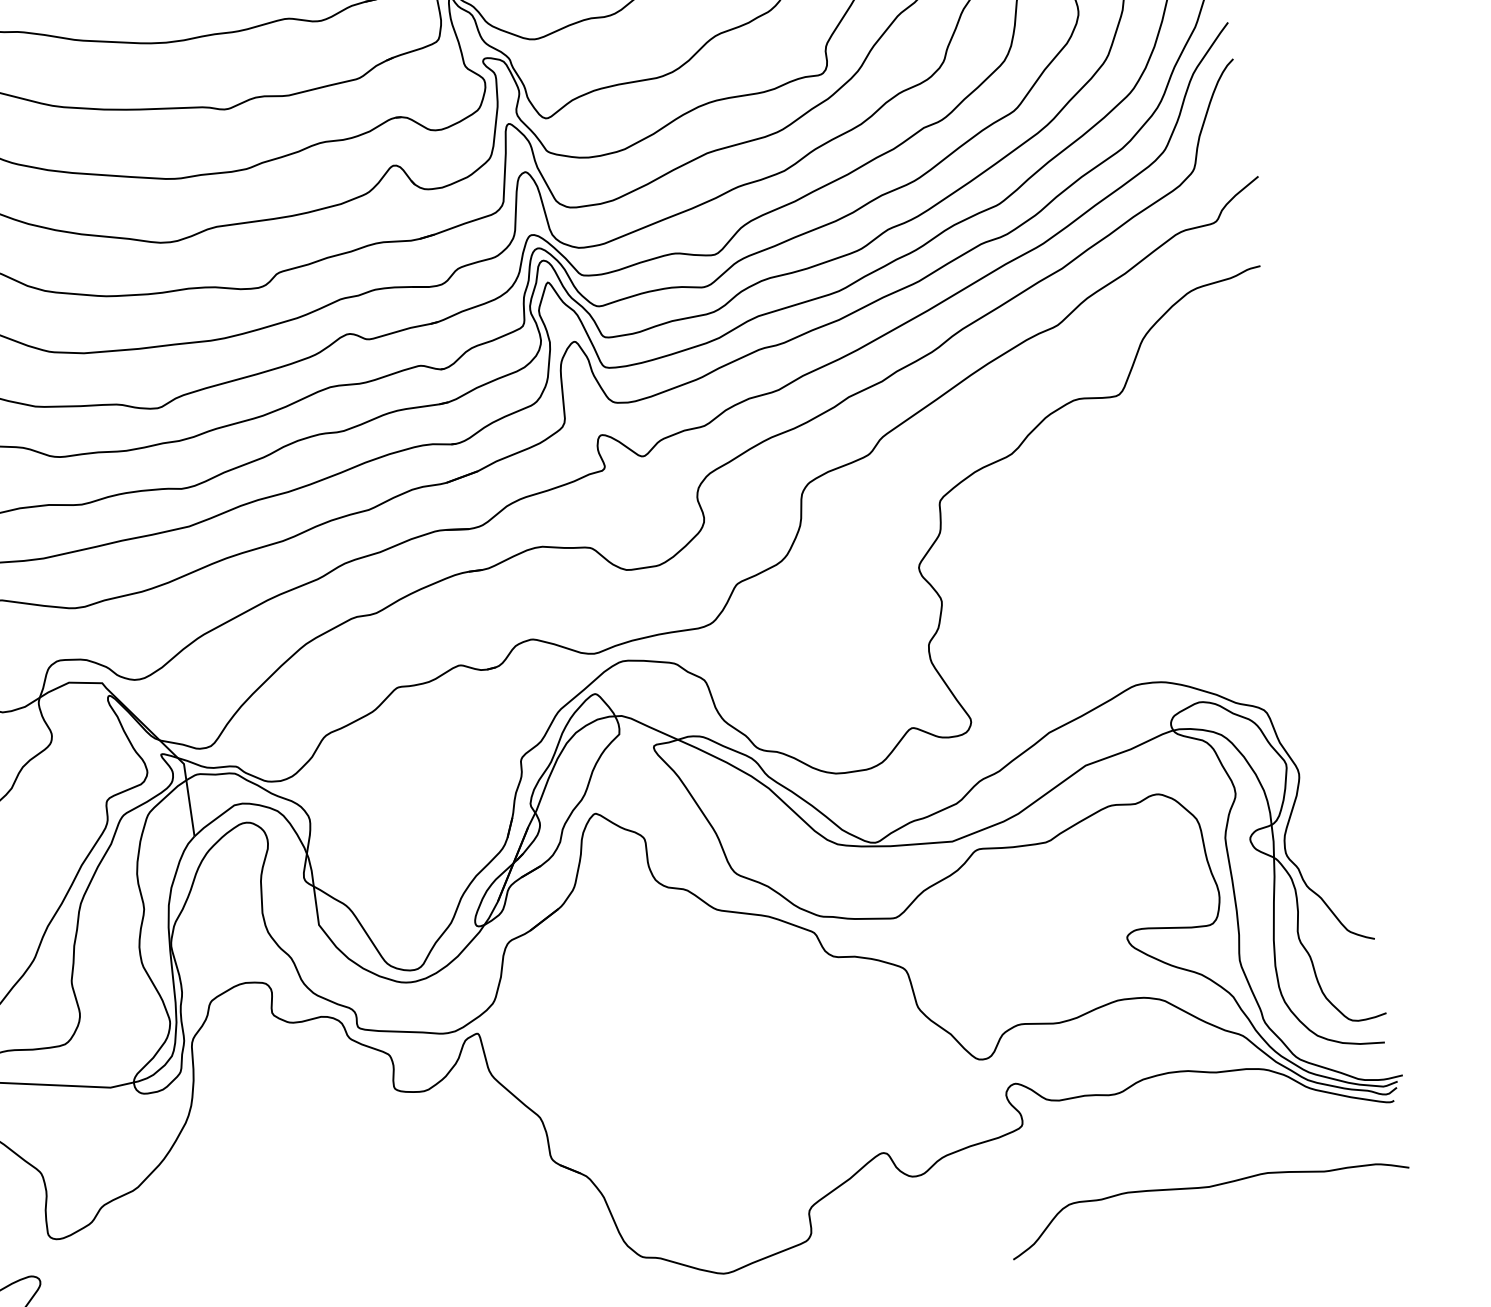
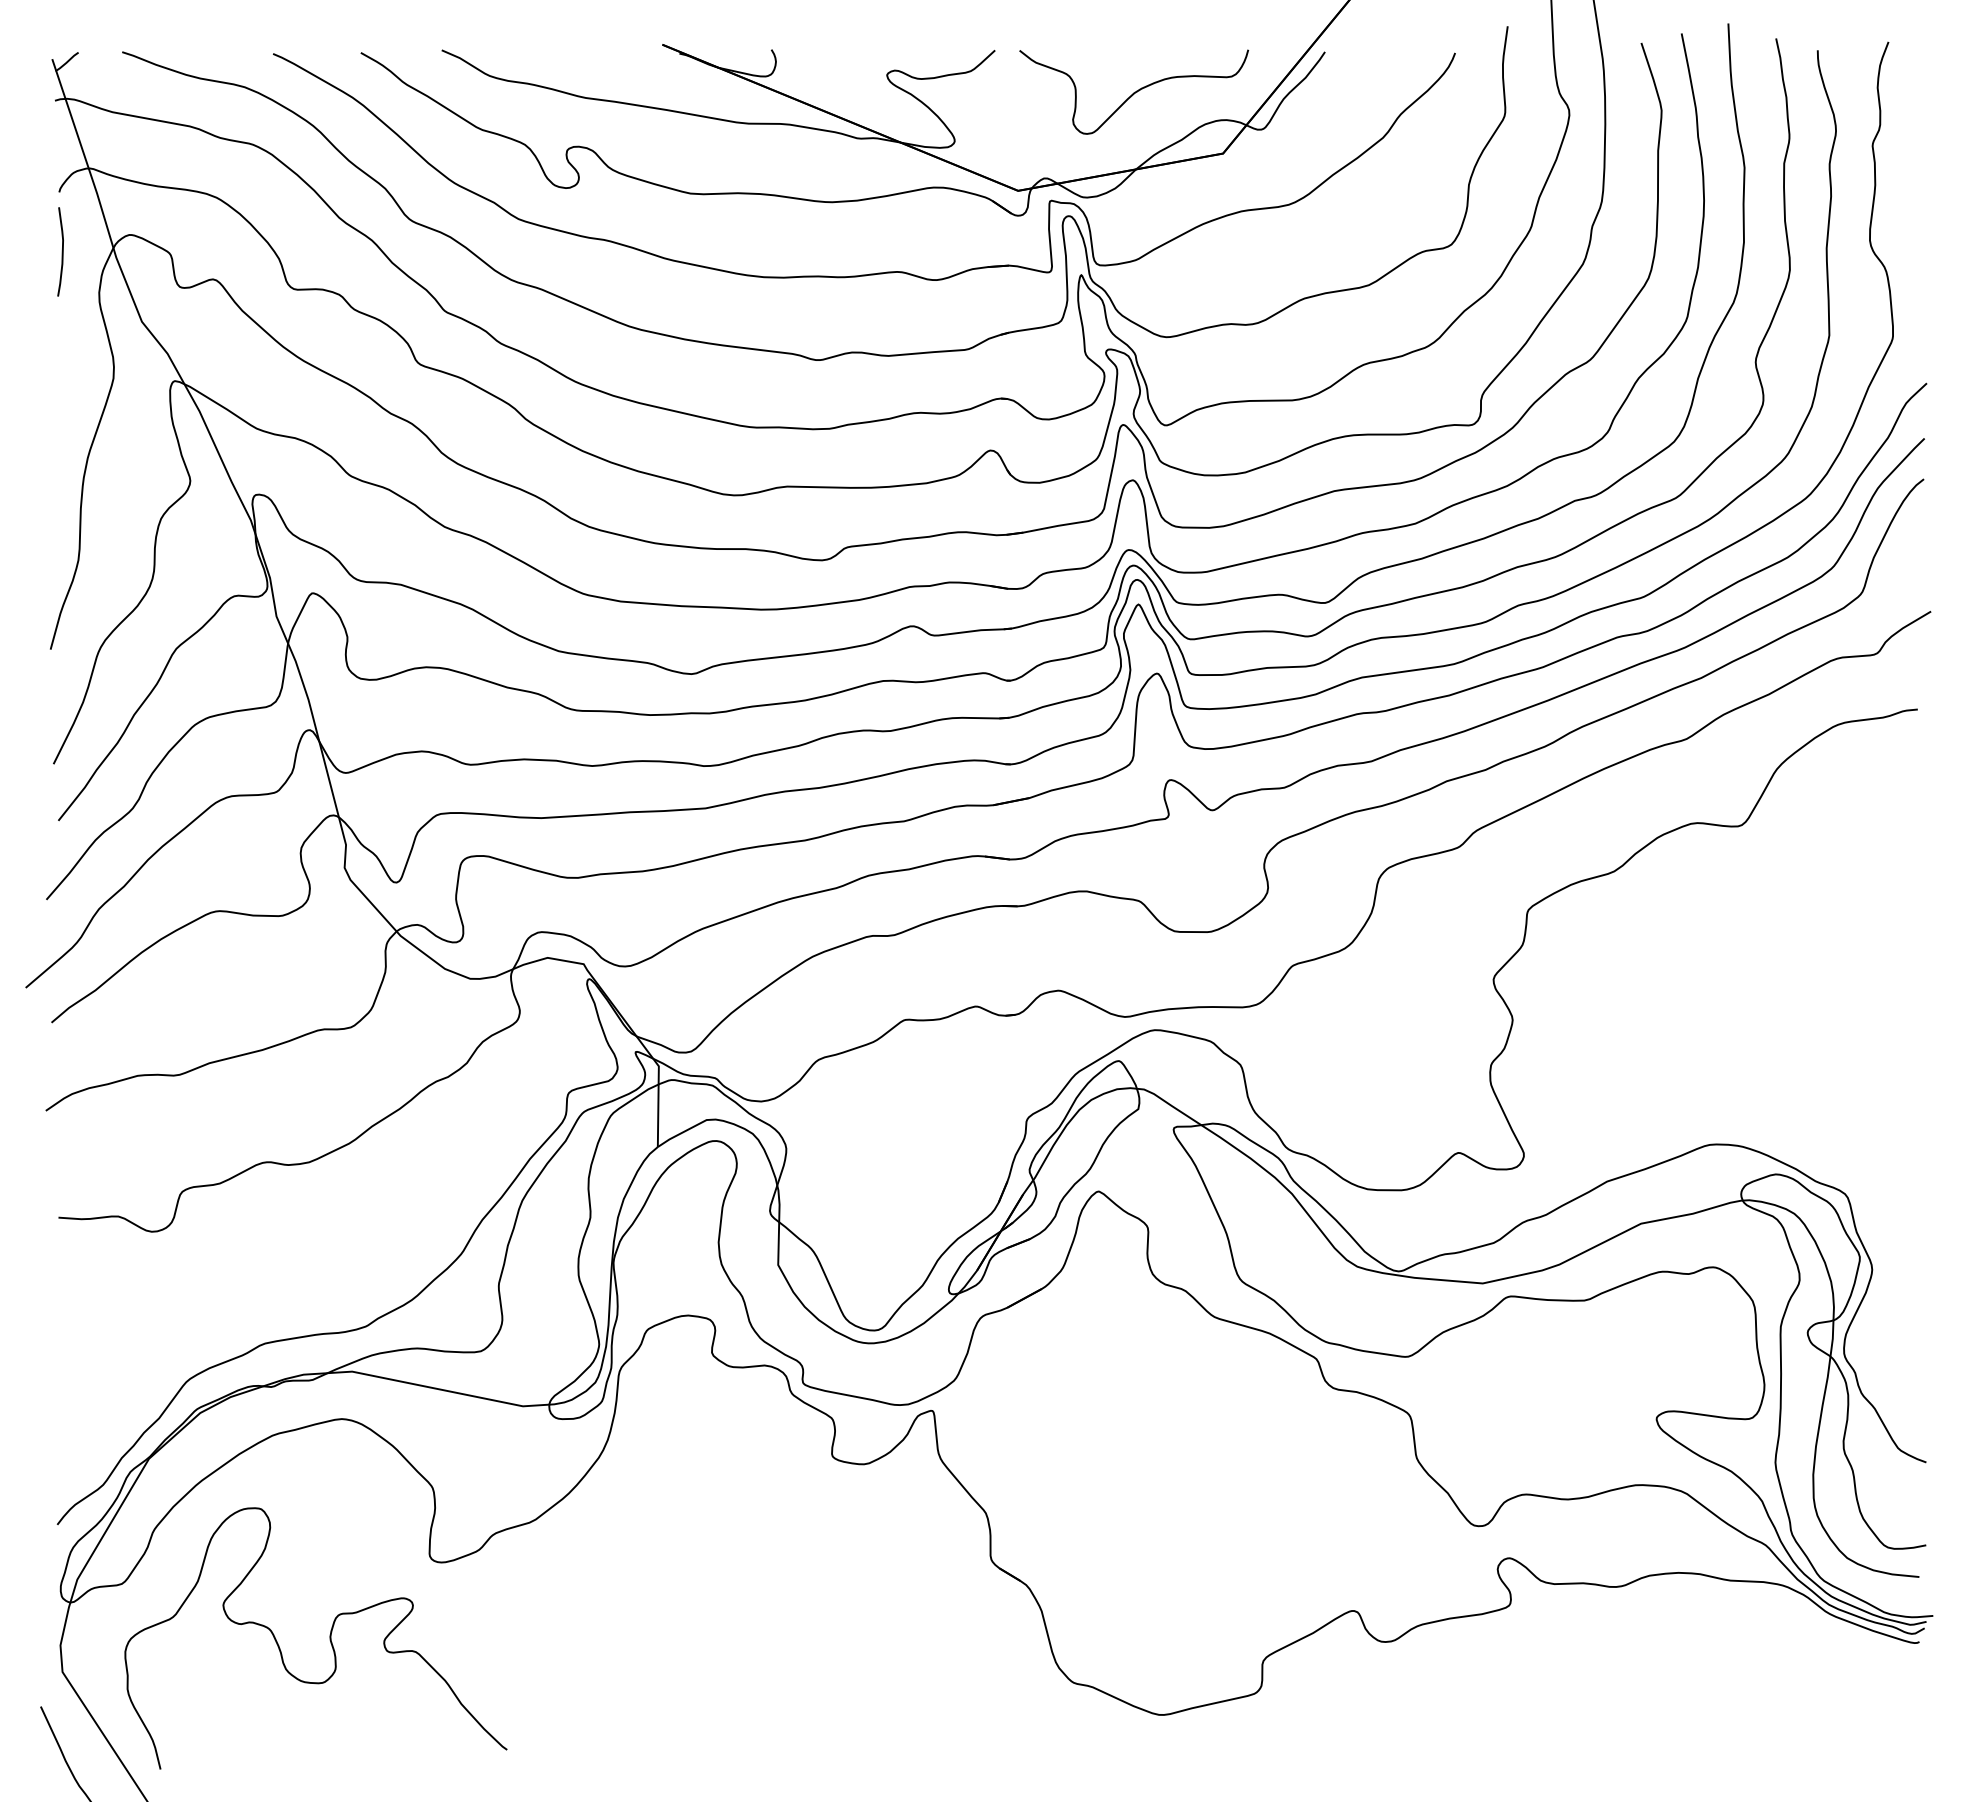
curve: (1206, 1187) -> (1700, 1704), removed

